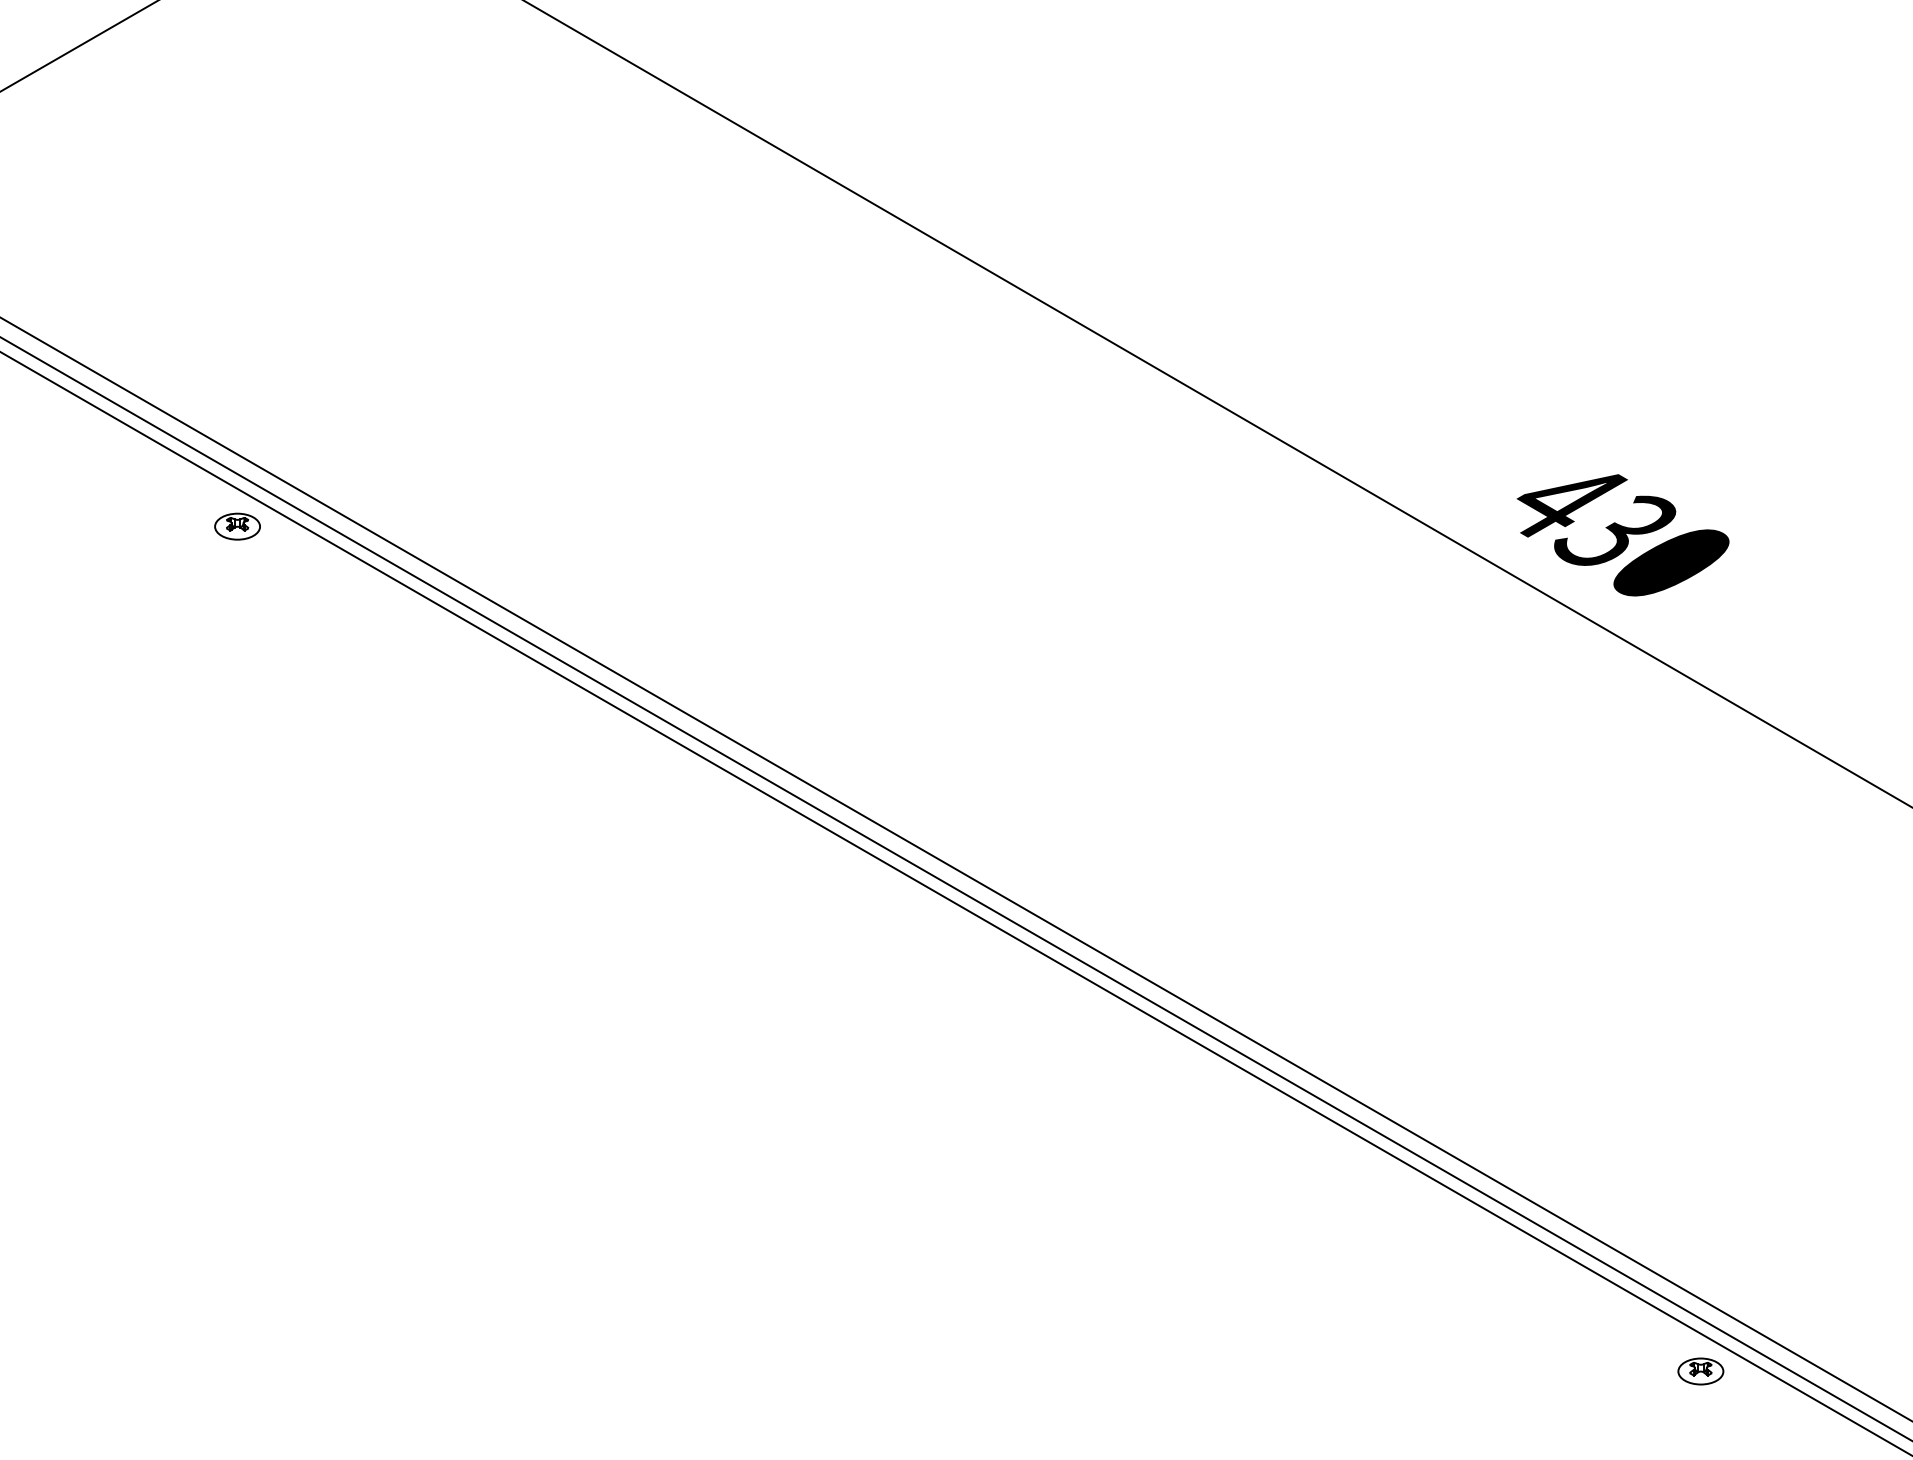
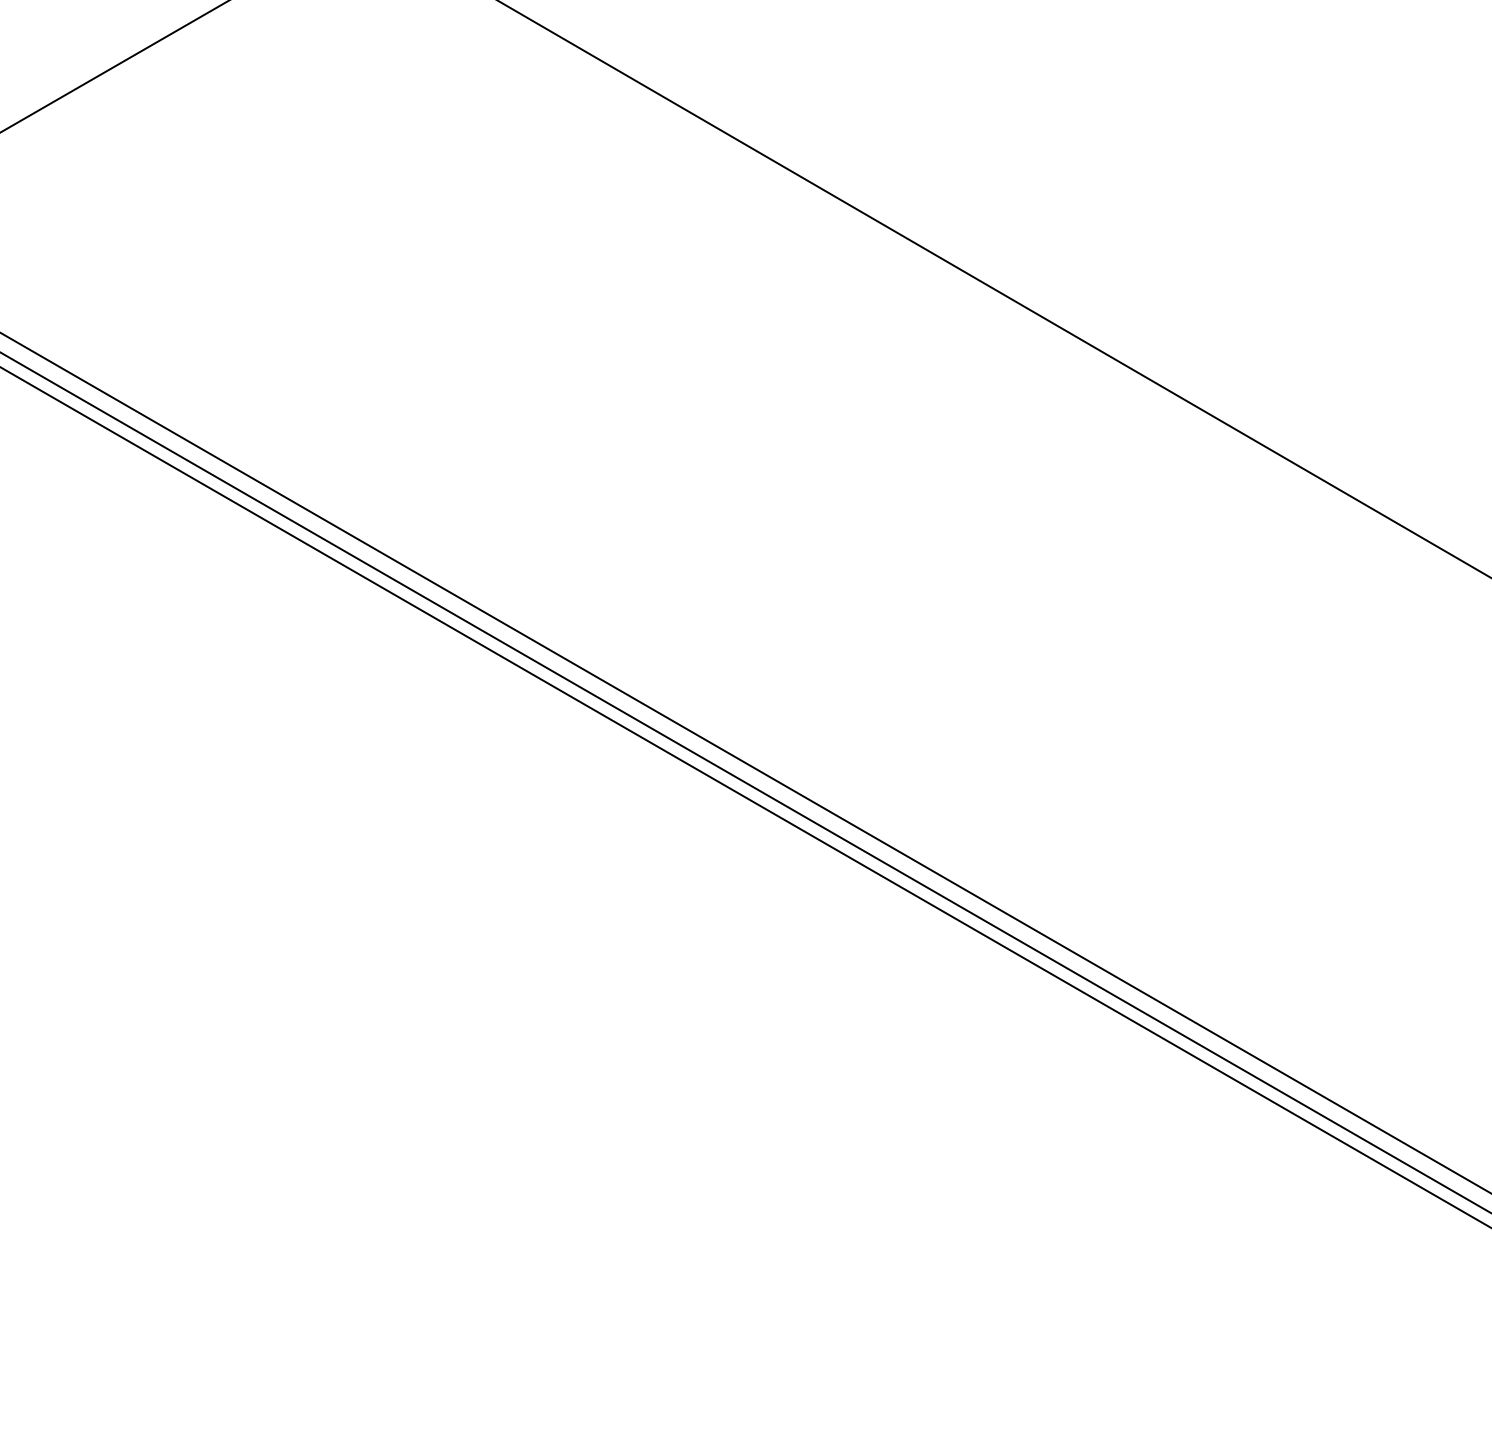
part: (237, 526) -> (259, 554), removed

